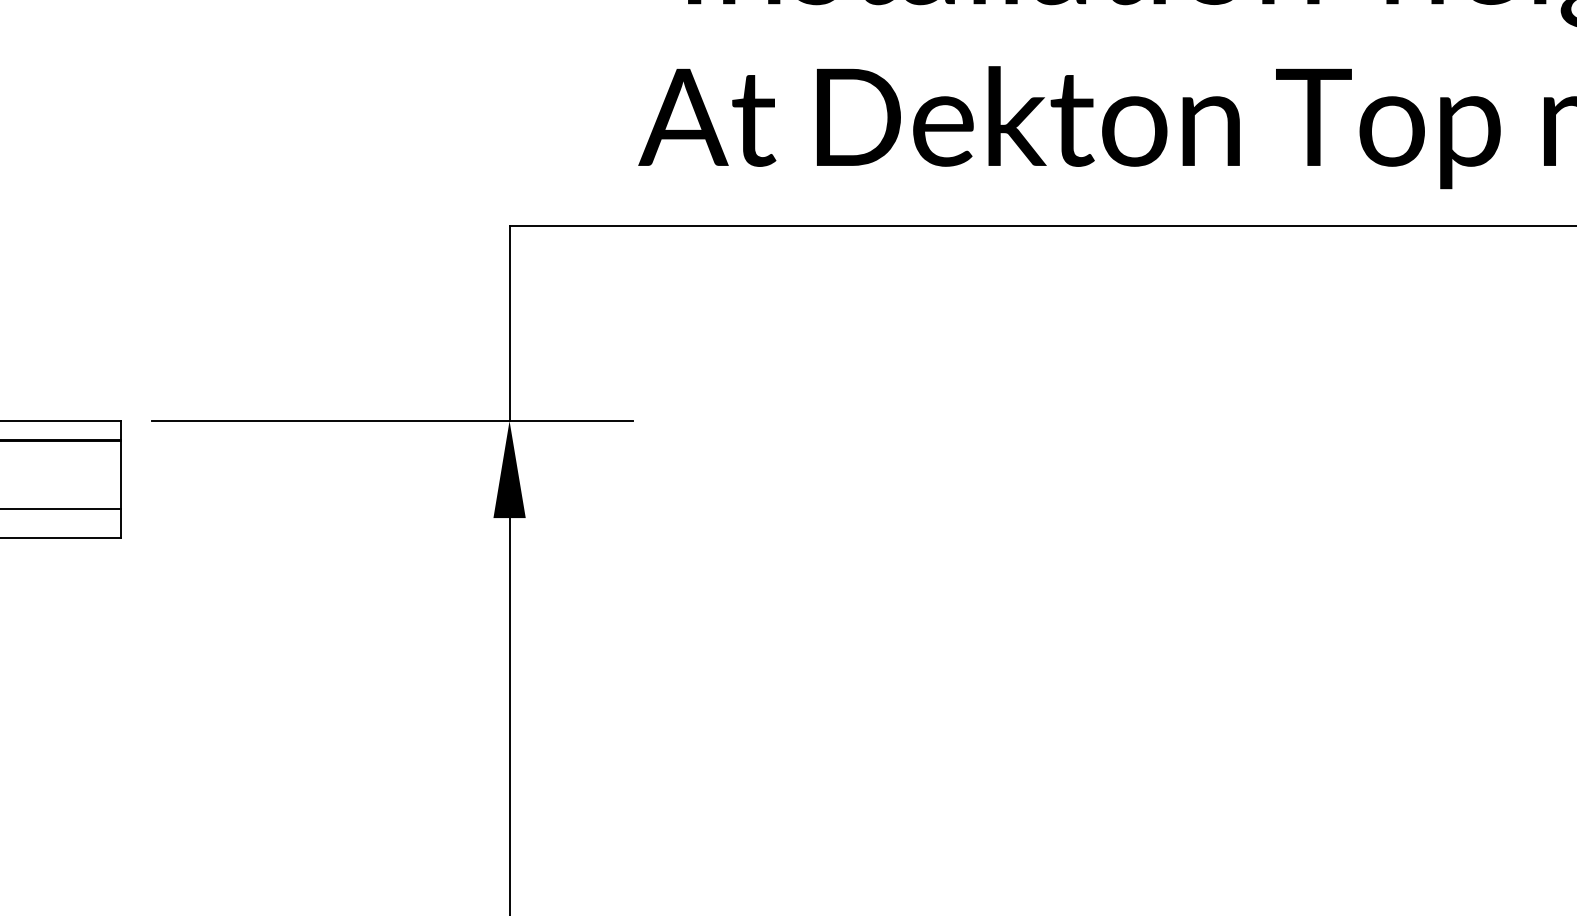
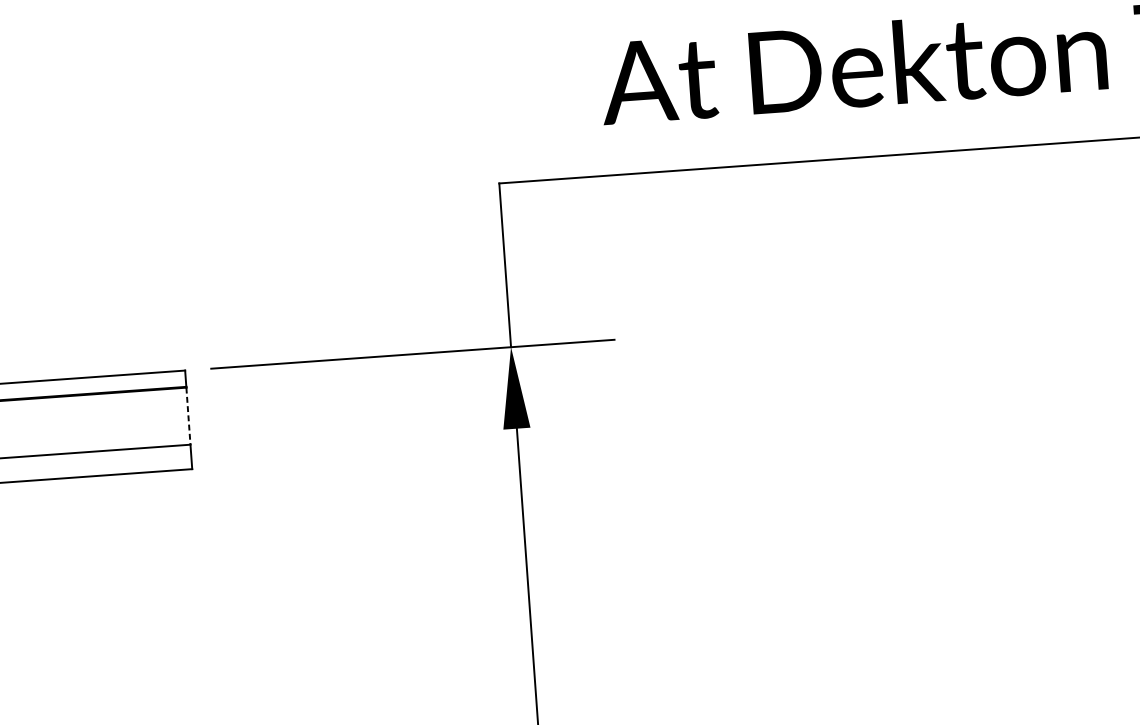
line: (121, 475) -> (188, 416), solid -> dashed

